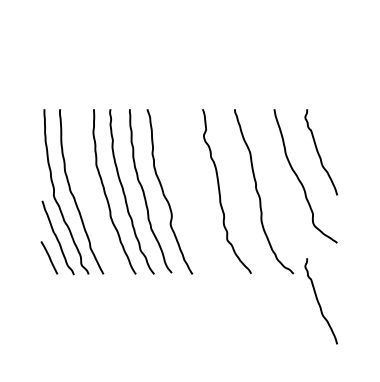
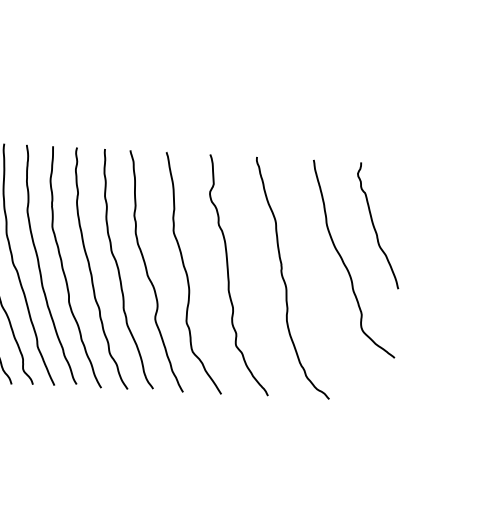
curve: (89, 190) -> (40, 263), added
curve: (191, 191) -> (187, 272), added
curve: (319, 302) -> (364, 442), removed

